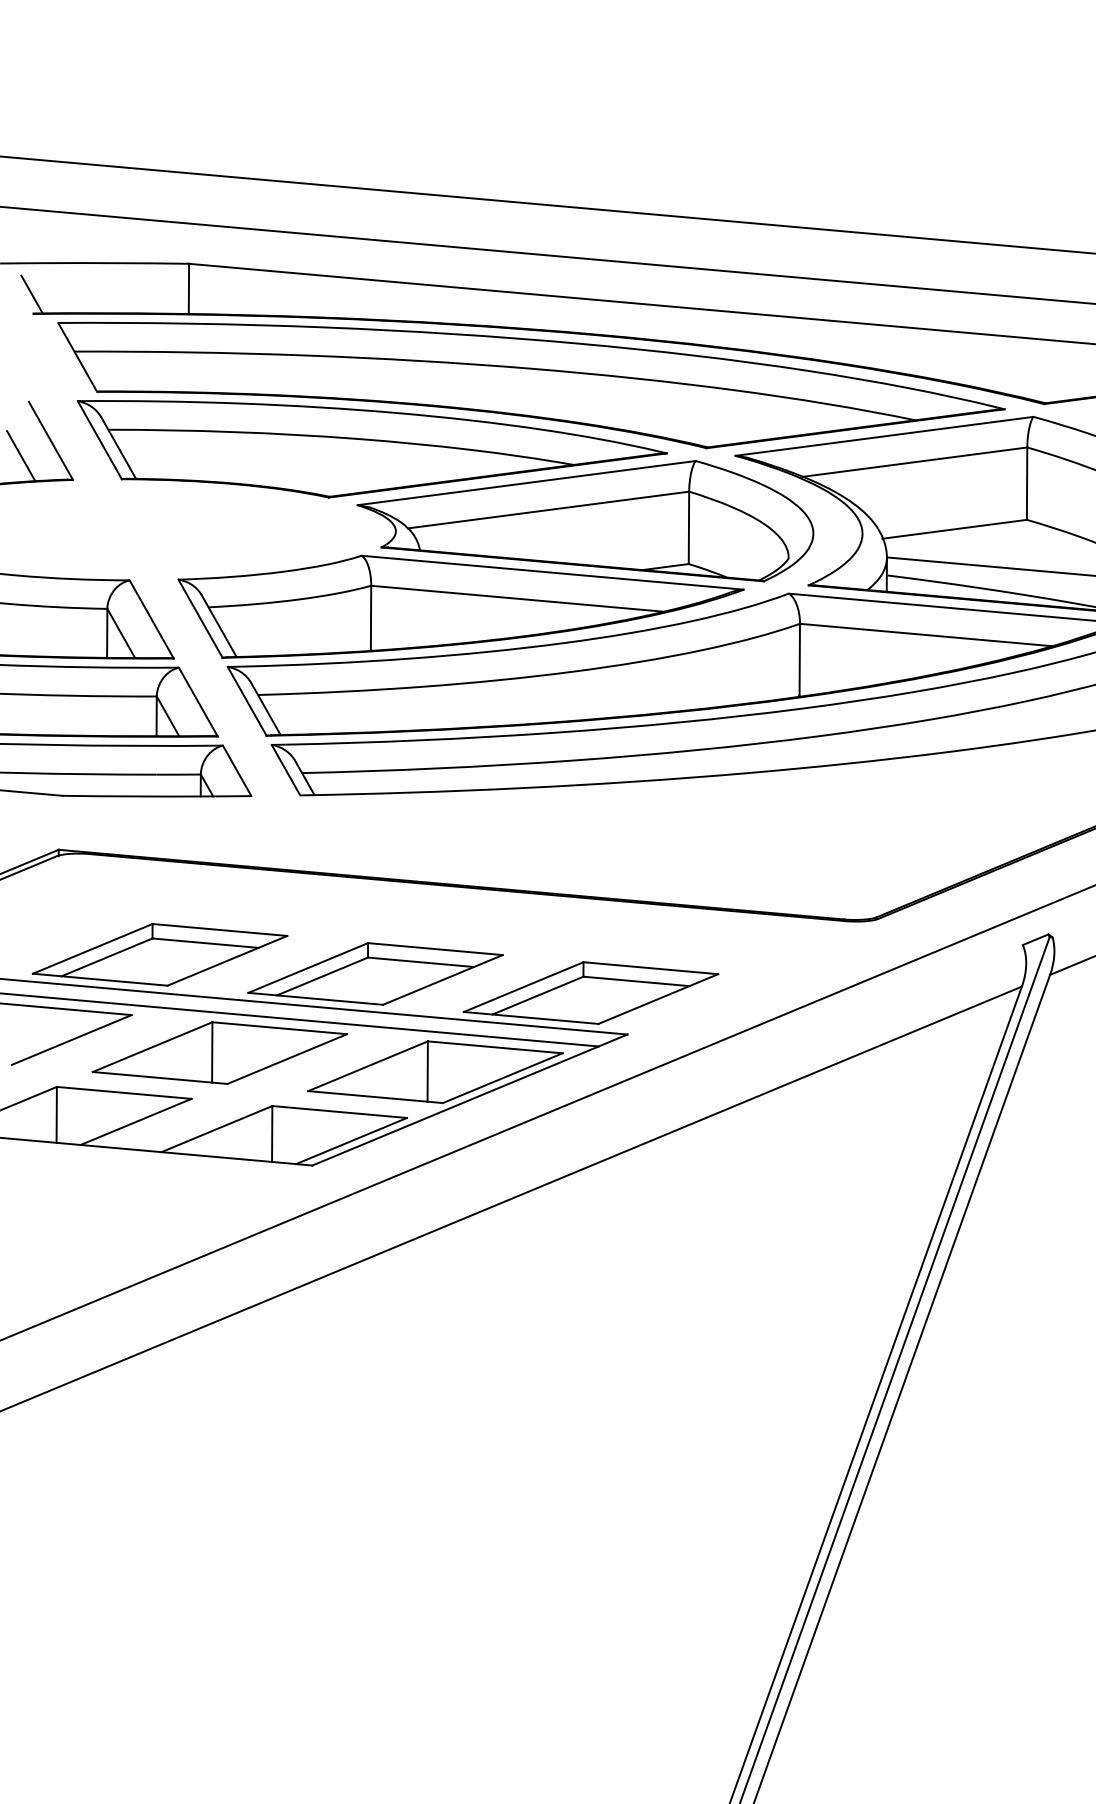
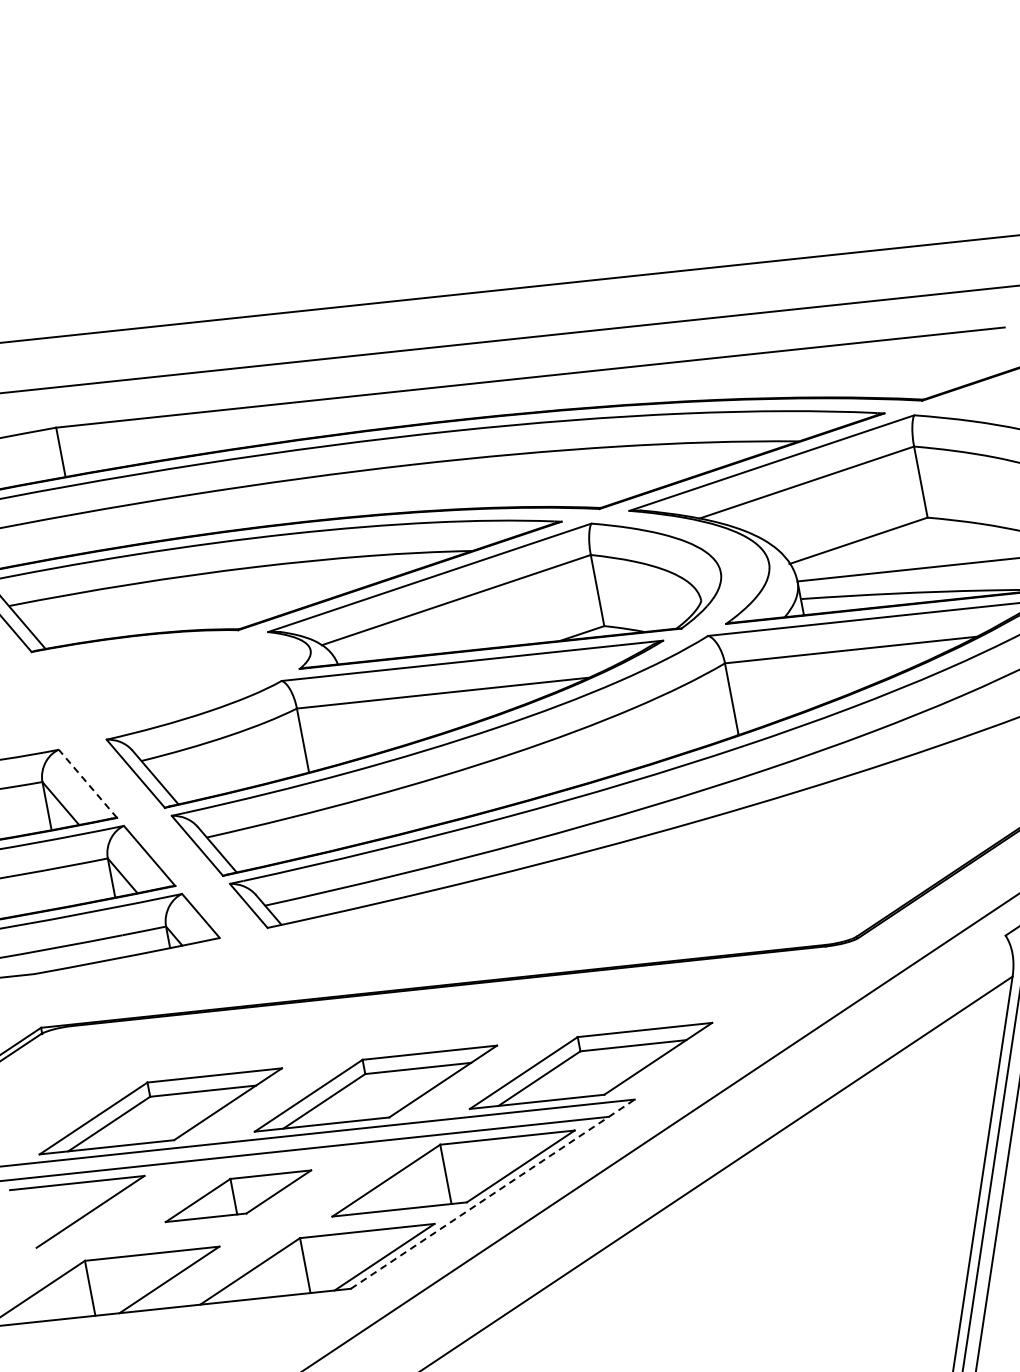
line: (151, 619) -> (87, 783), solid -> dashed
part: (219, 1052) -> (237, 1195), size x0.6
line: (469, 1100) -> (492, 1194), solid -> dashed

